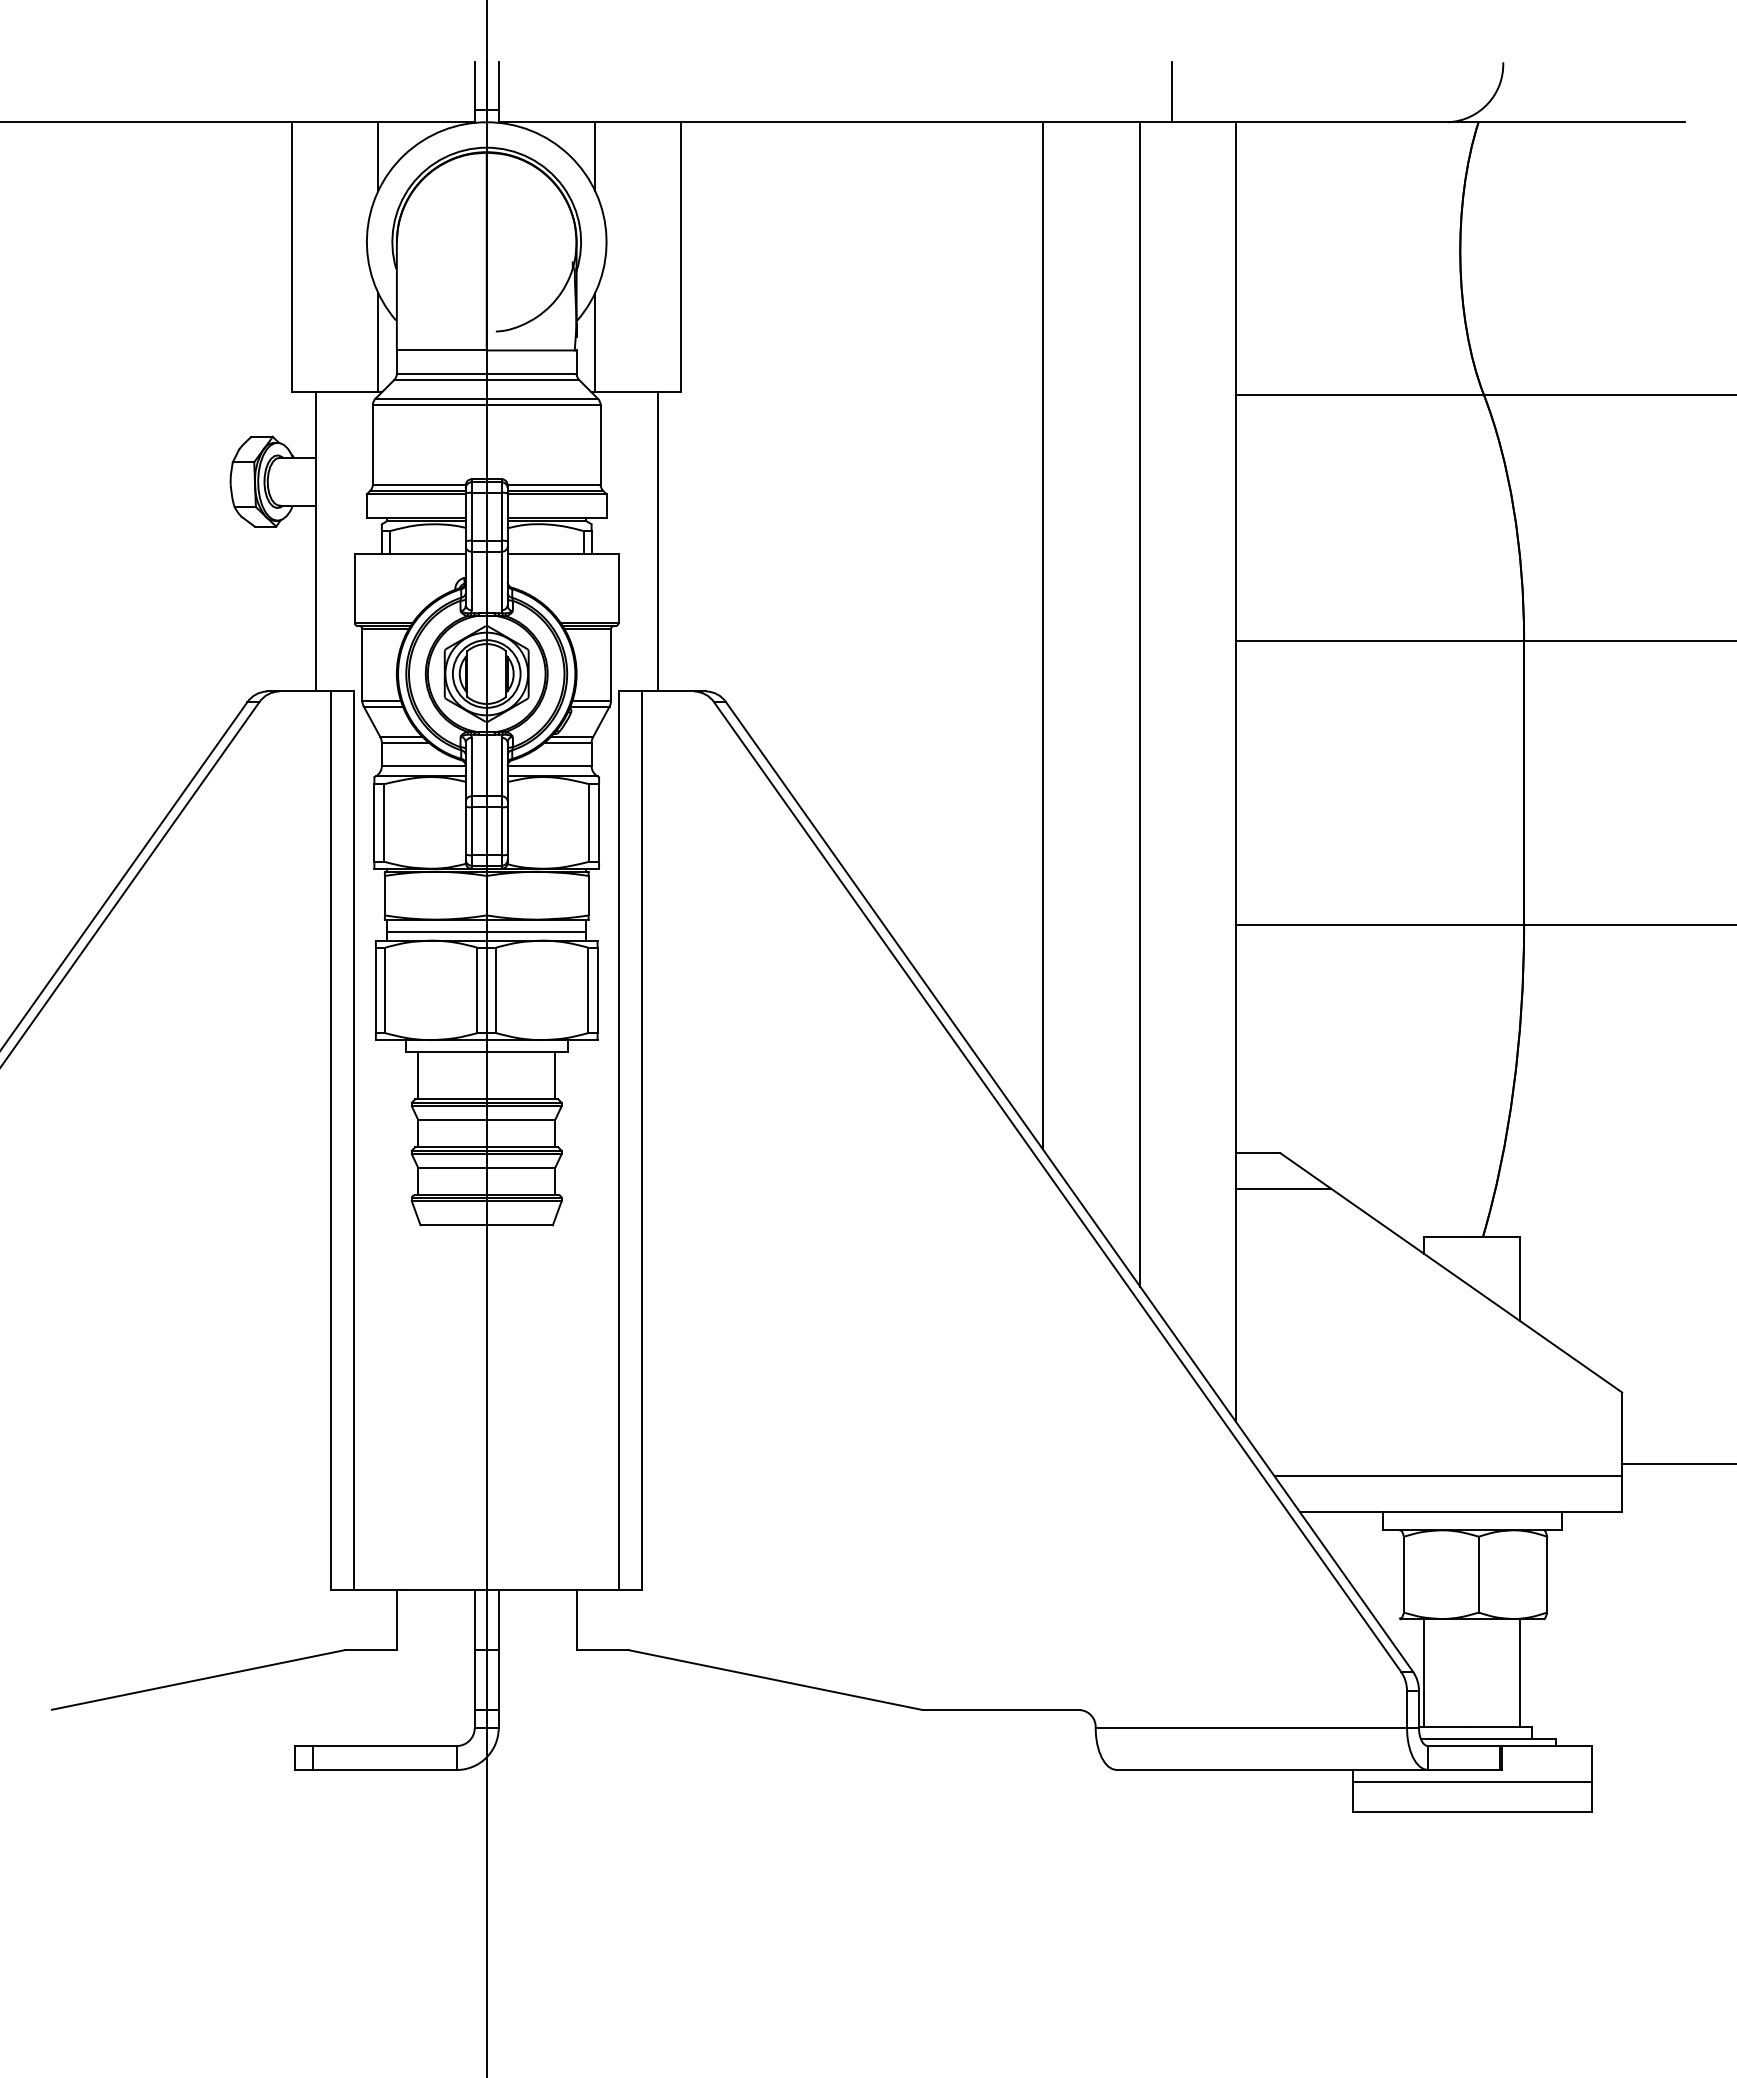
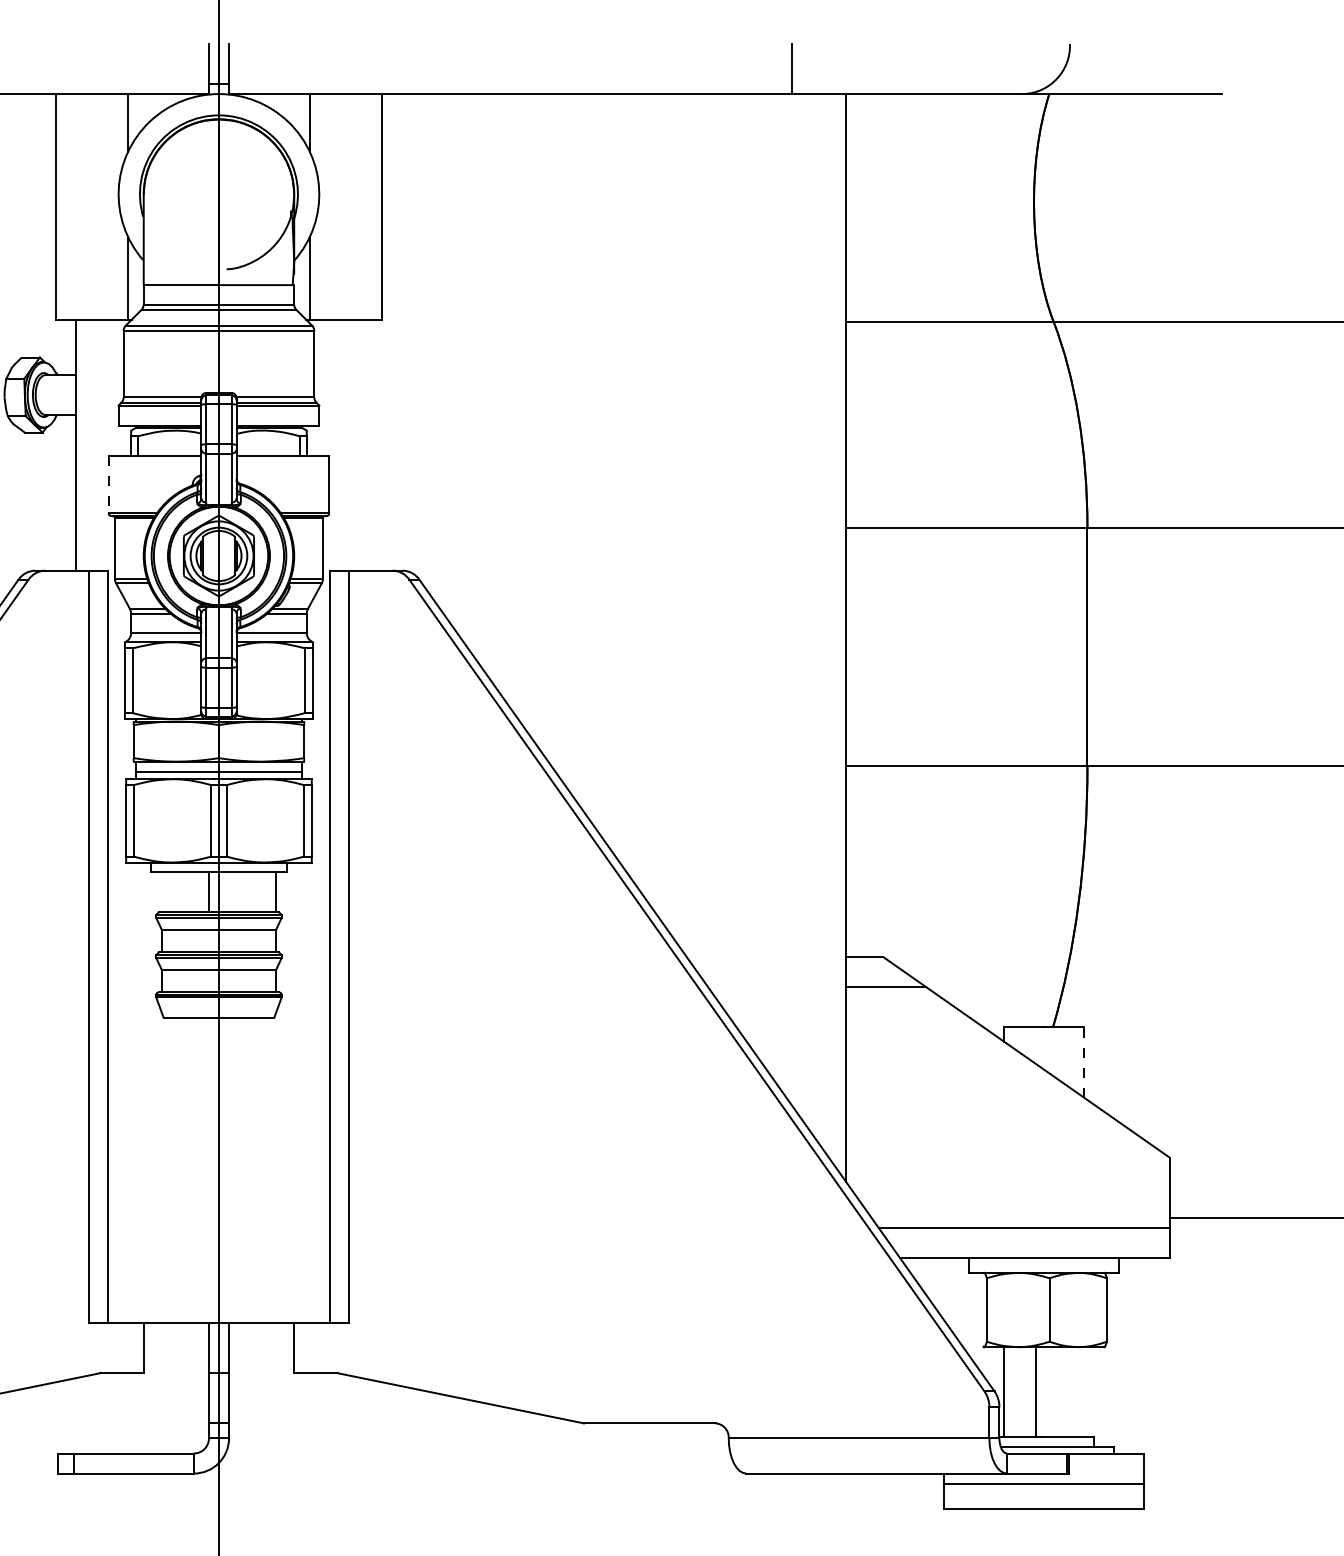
line: (657, 541) -> (361, 445), removed
line: (354, 589) -> (108, 485), solid -> dashed
line: (1042, 635) -> (684, 523), removed
line: (1140, 704) -> (766, 581), removed
line: (418, 1075) -> (208, 892), moved
line: (1520, 1278) -> (1084, 1062), solid -> dashed
line: (1520, 1672) -> (1035, 1391), moved

